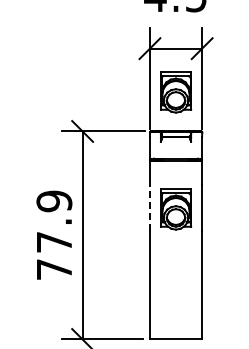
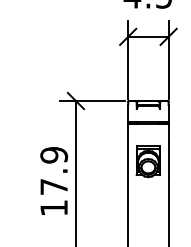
part: (175, 92) -> (147, 70), removed
line: (149, 207) -> (127, 160), dashed -> solid
text: (54, 269) -> (54, 208), 77.9 -> 17.9

